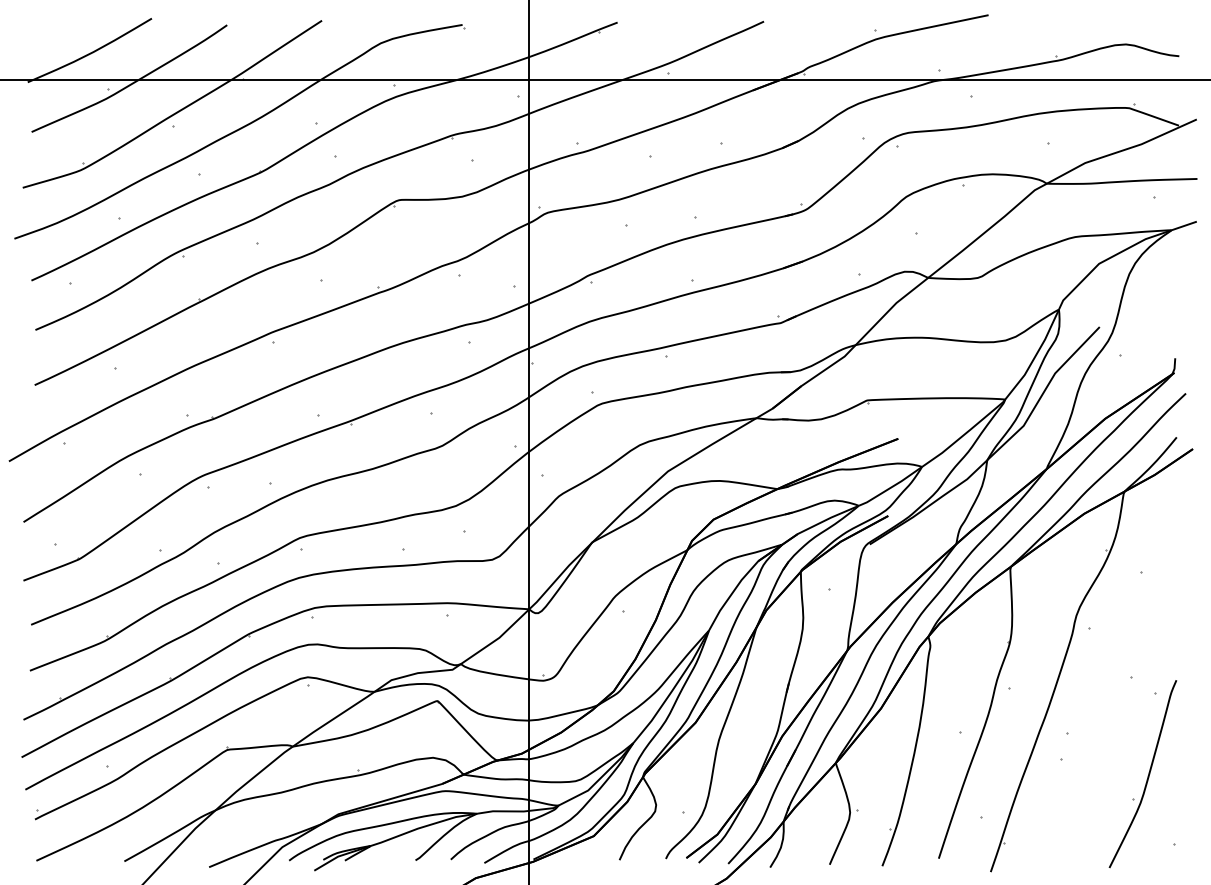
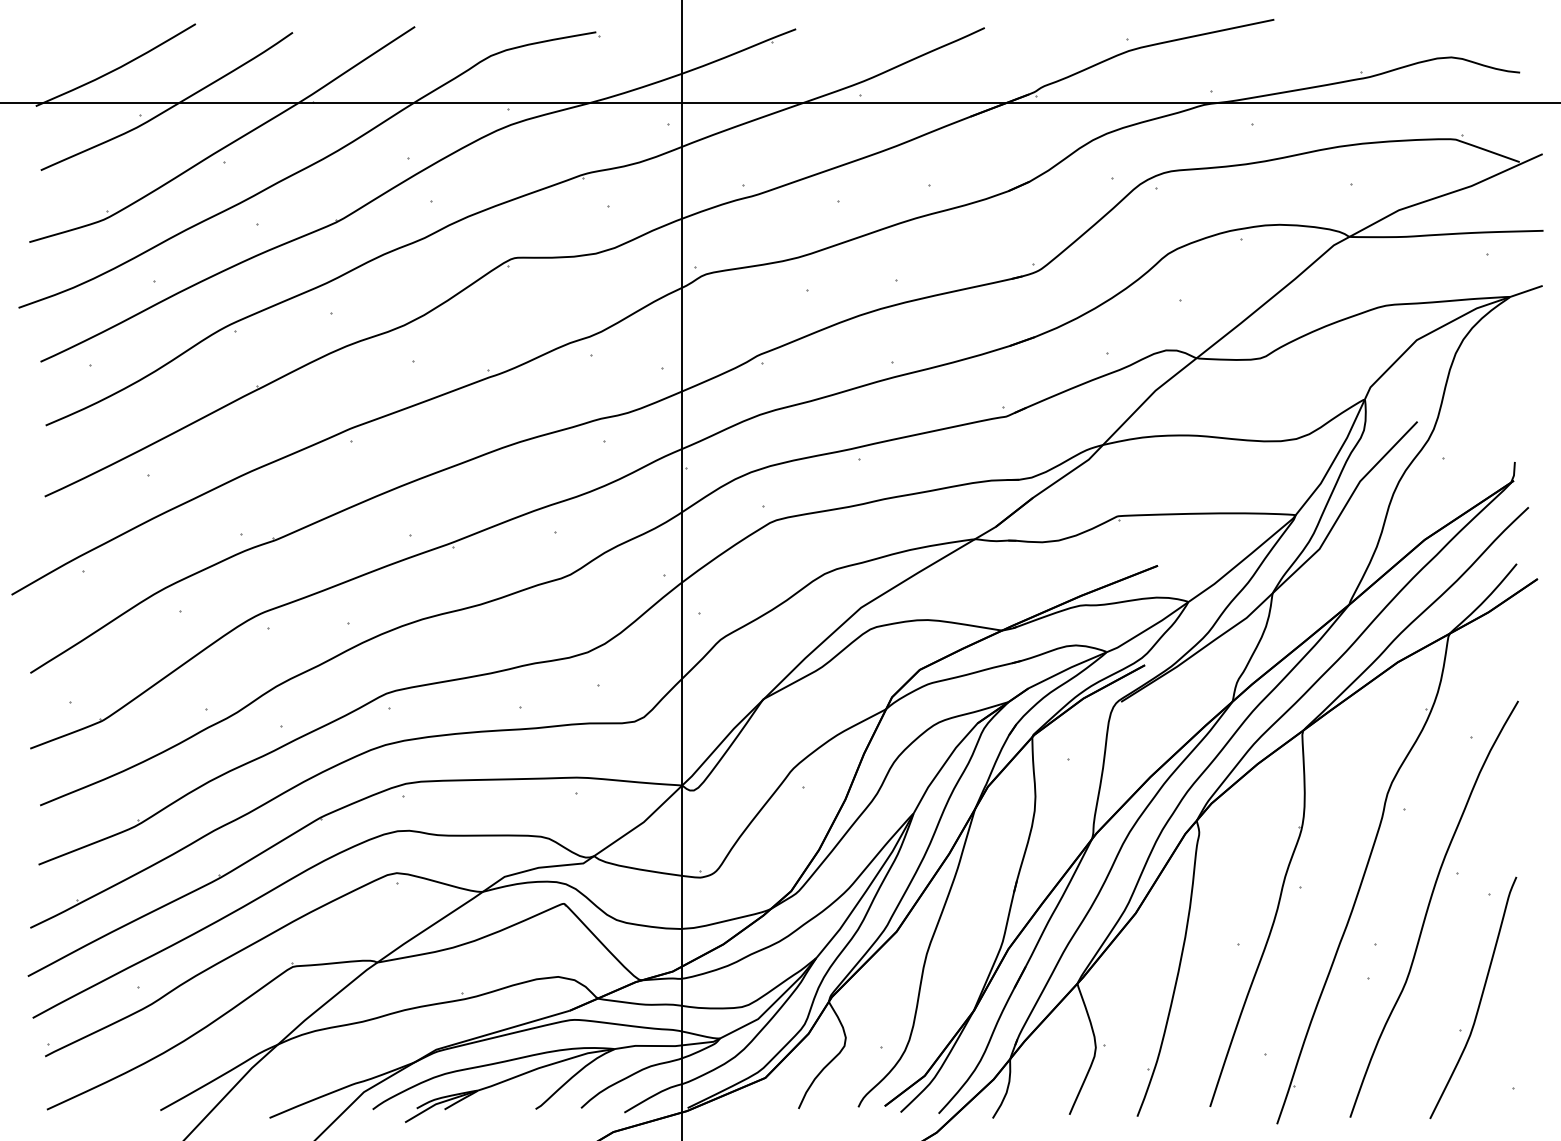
curve: (1108, 703) -> (1429, 907), added

